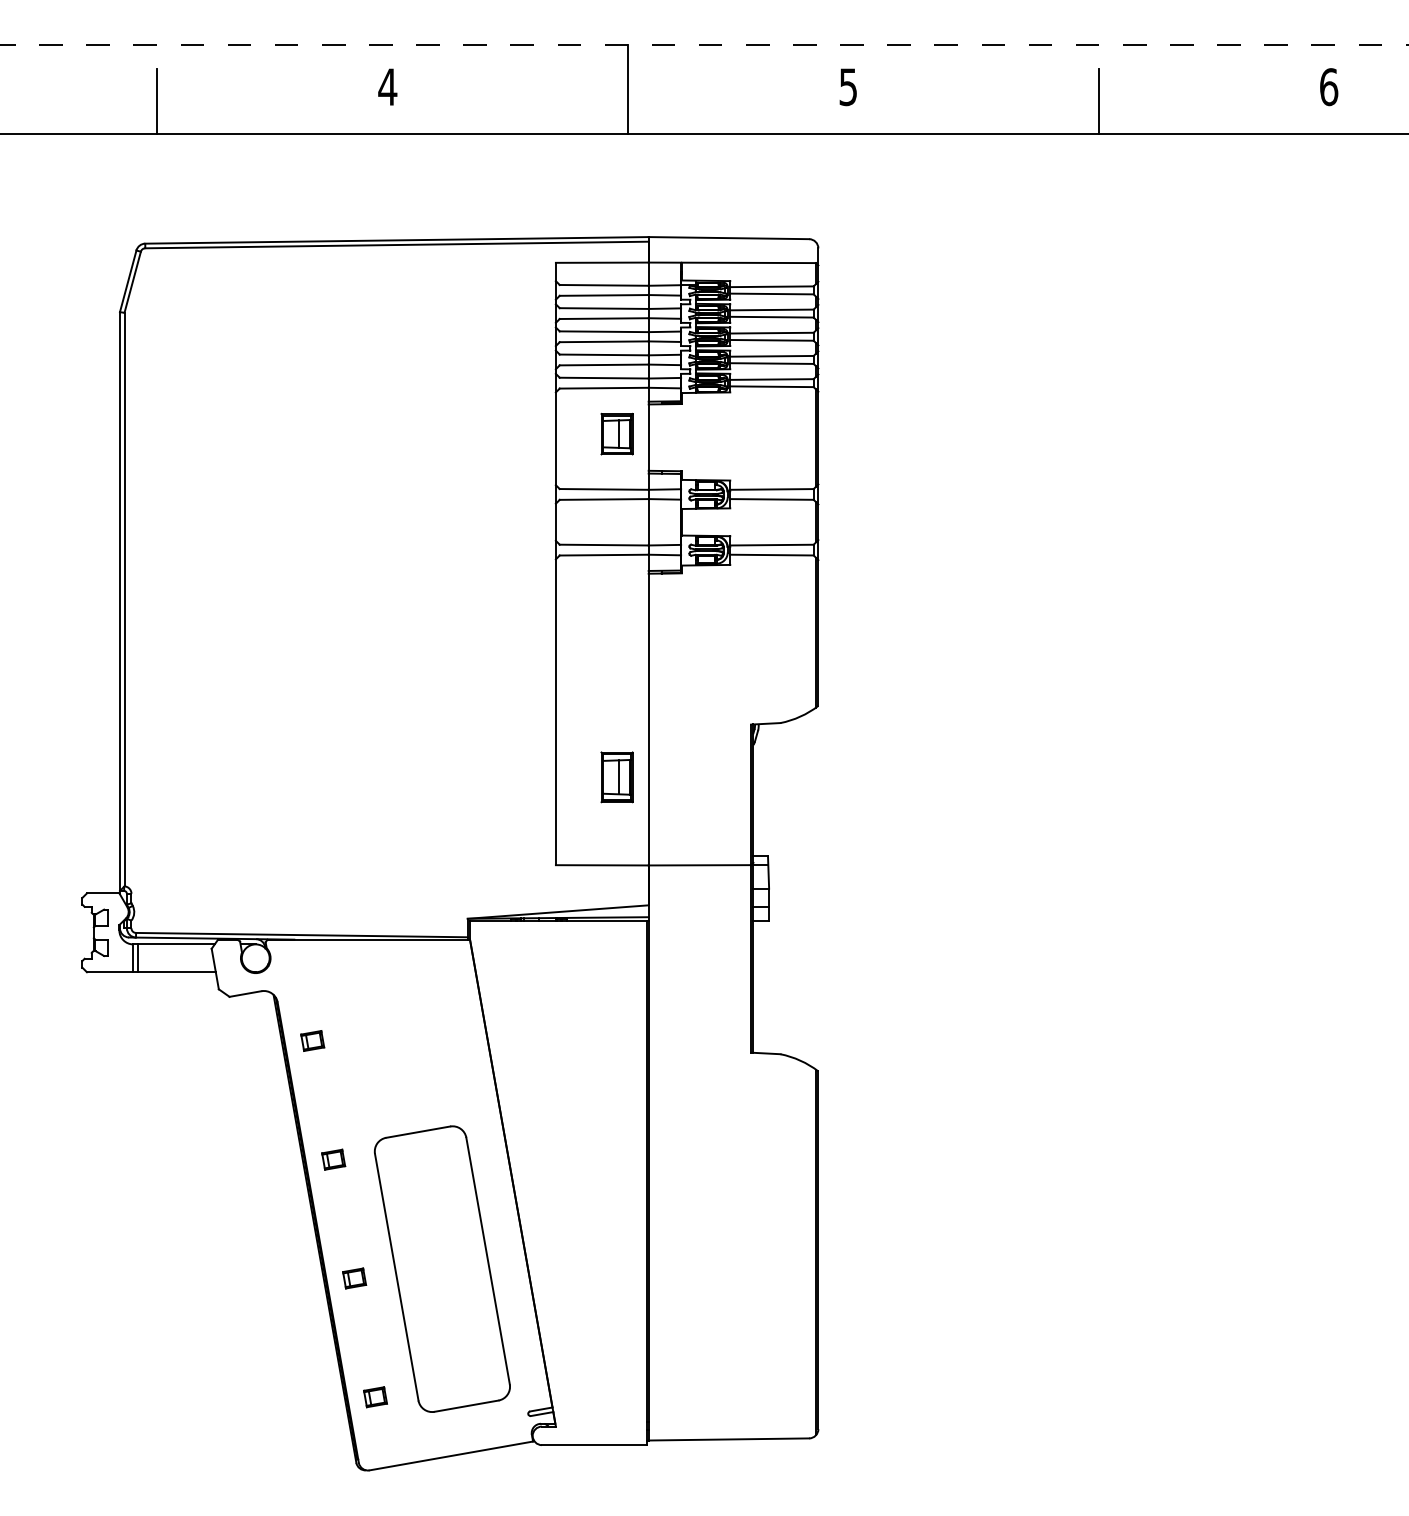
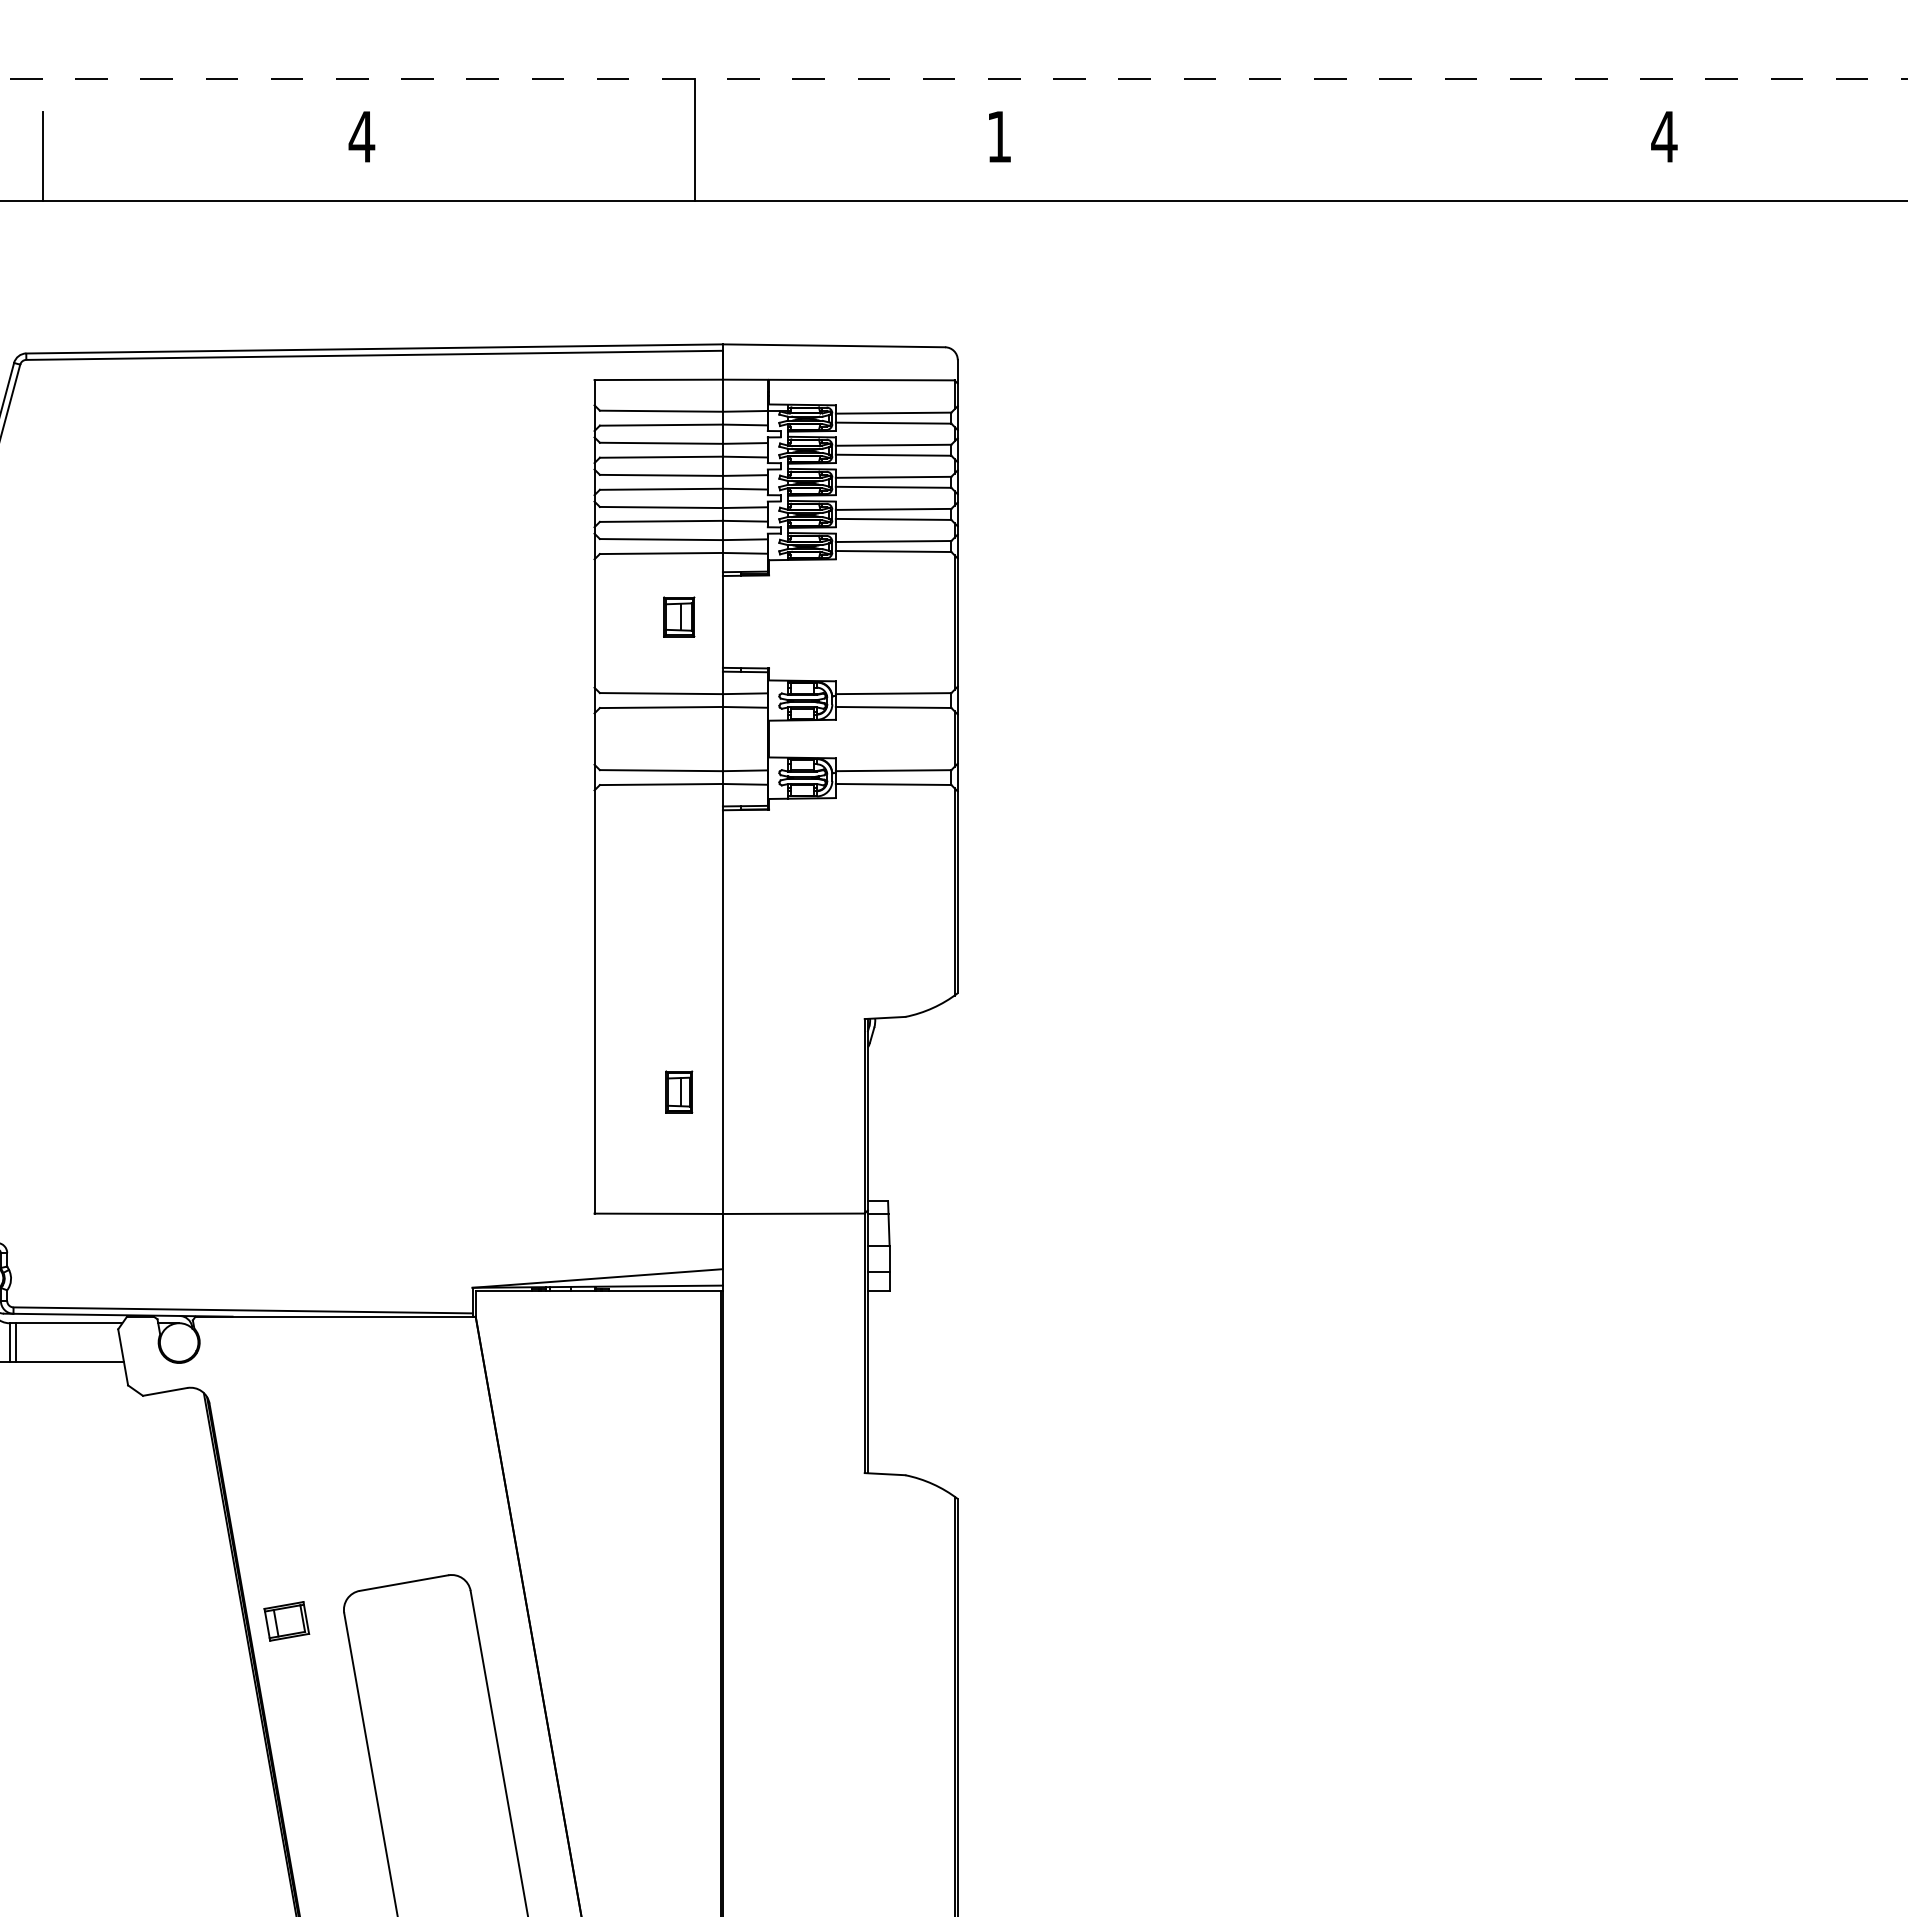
text: (847, 87) -> (998, 137), 5 -> 1
text: (1328, 87) -> (1663, 137), 6 -> 4
line: (1099, 101) -> (1346, 156), removed
part: (616, 433) -> (678, 616), size x0.7
part: (616, 777) -> (678, 1092), size x0.6
part: (312, 1040) -> (257, 1456), removed
part: (333, 1159) -> (286, 1620), size x1.4
part: (354, 1278) -> (315, 1785), removed

